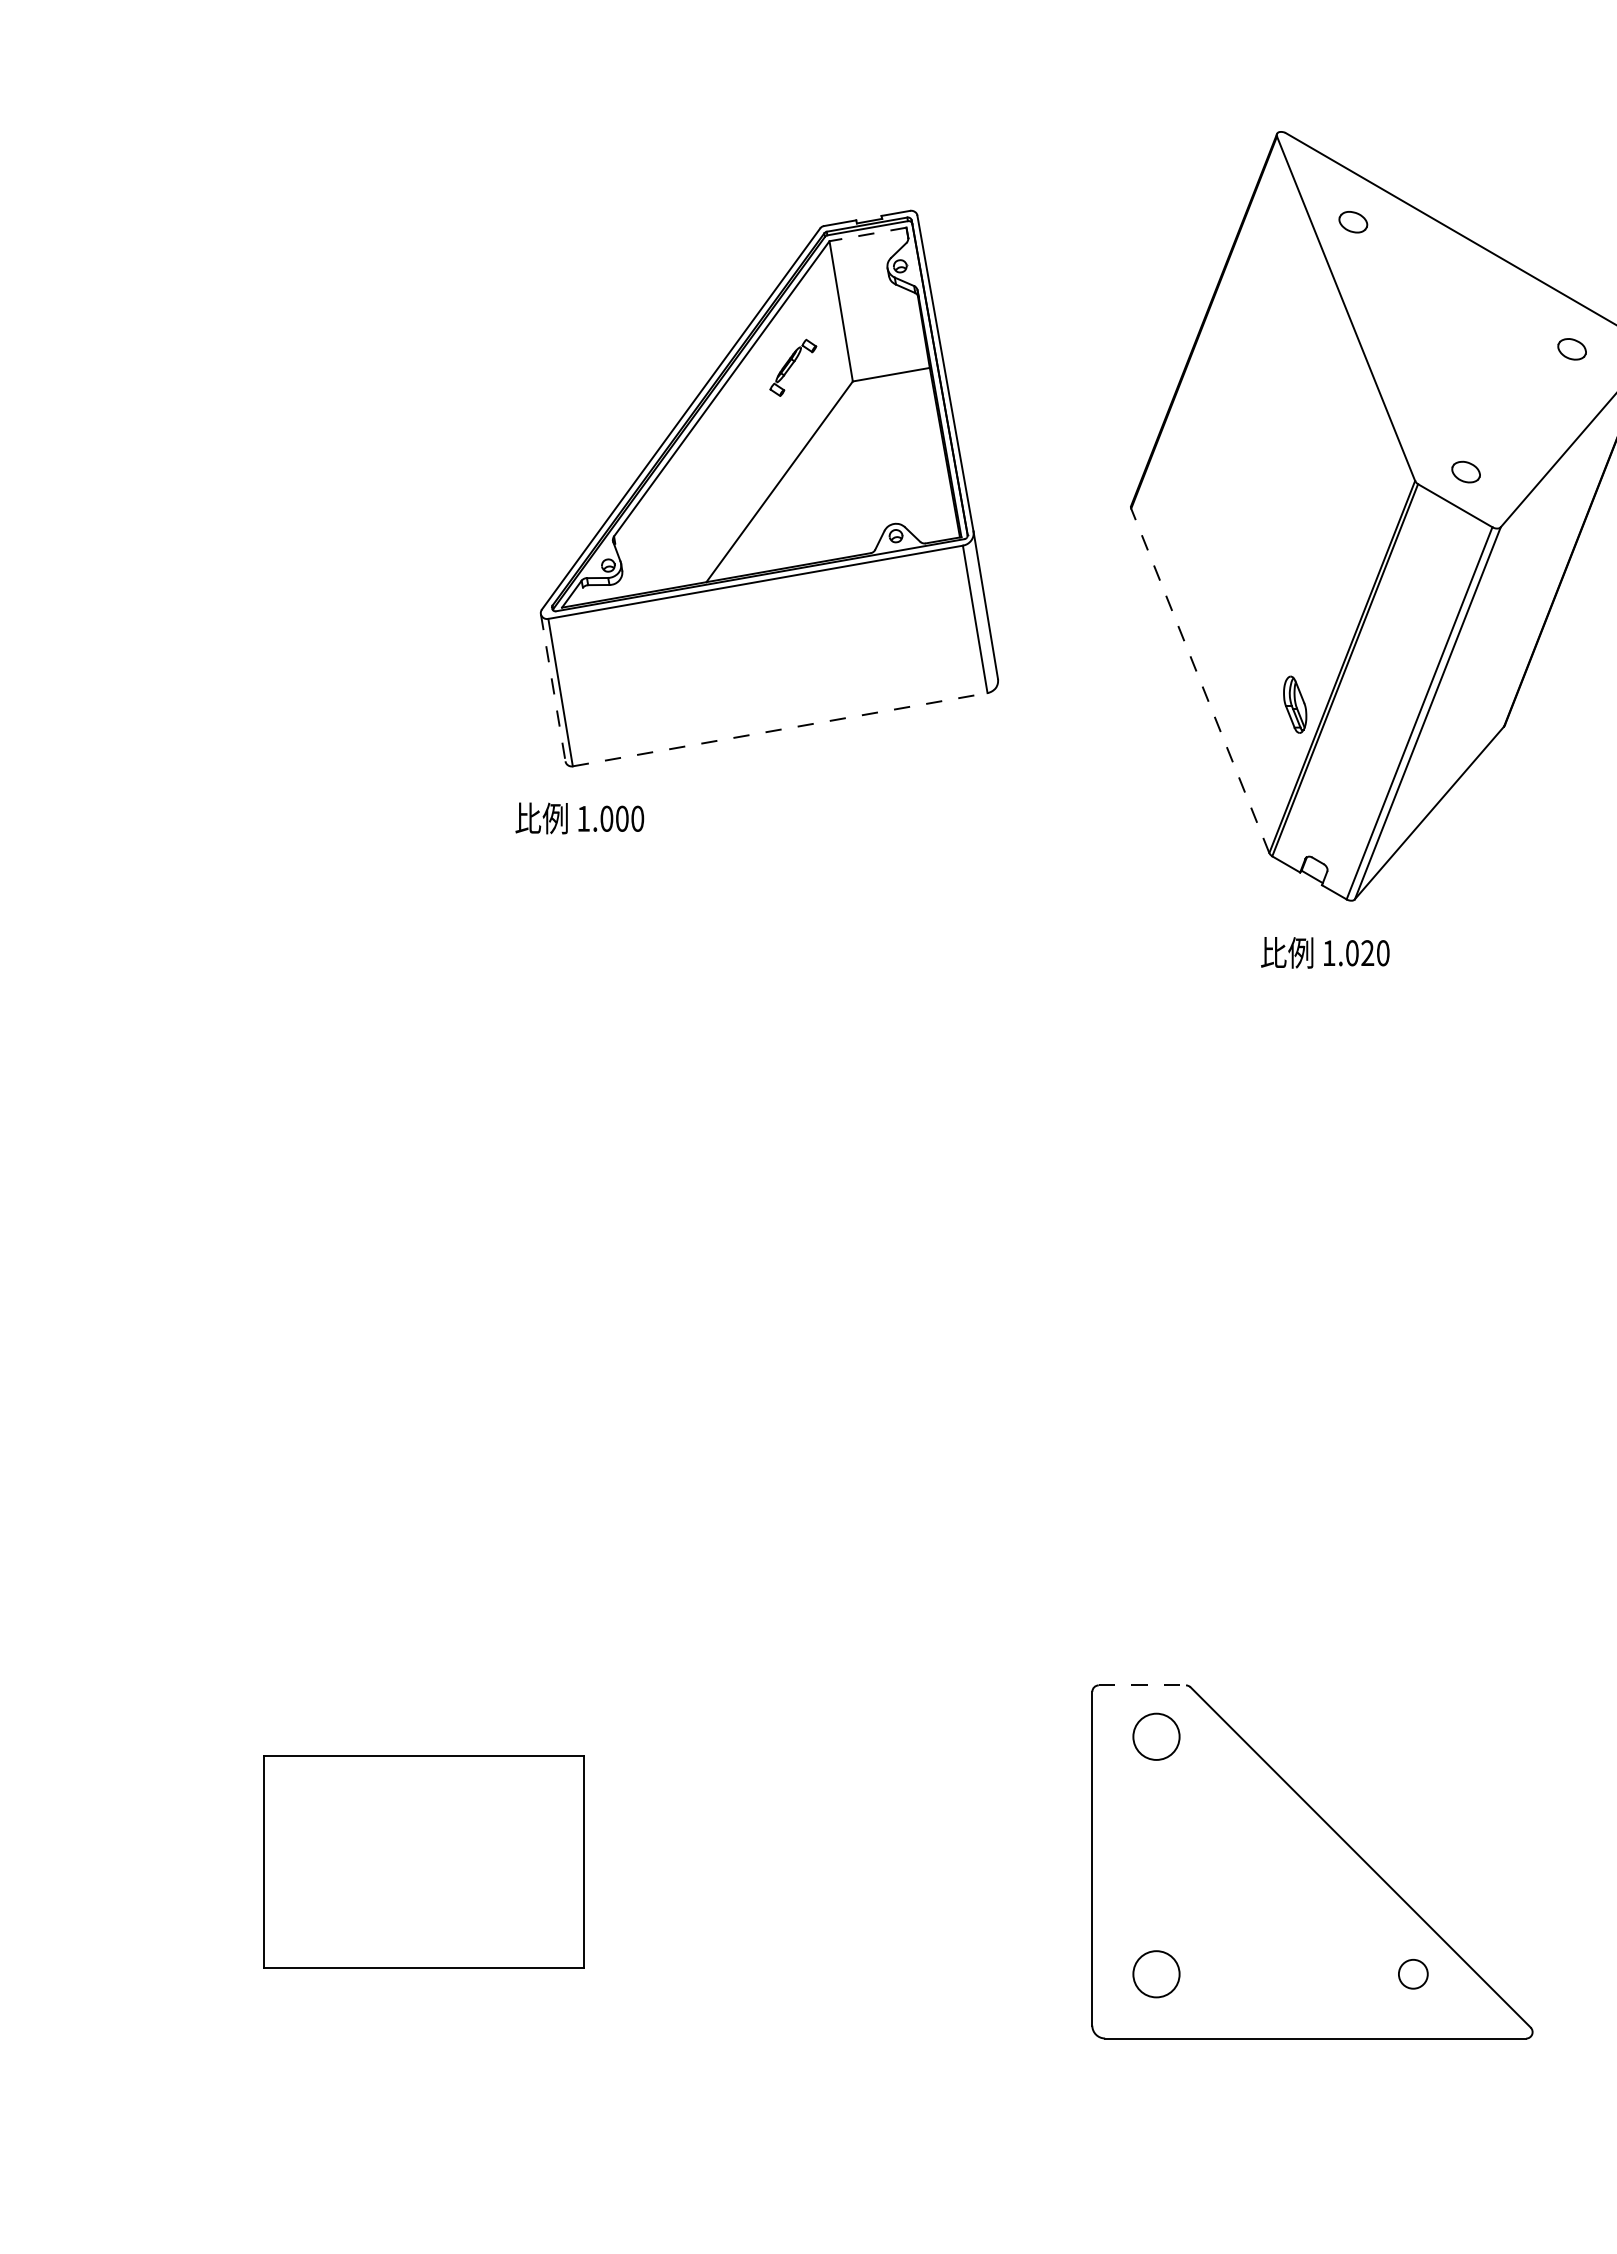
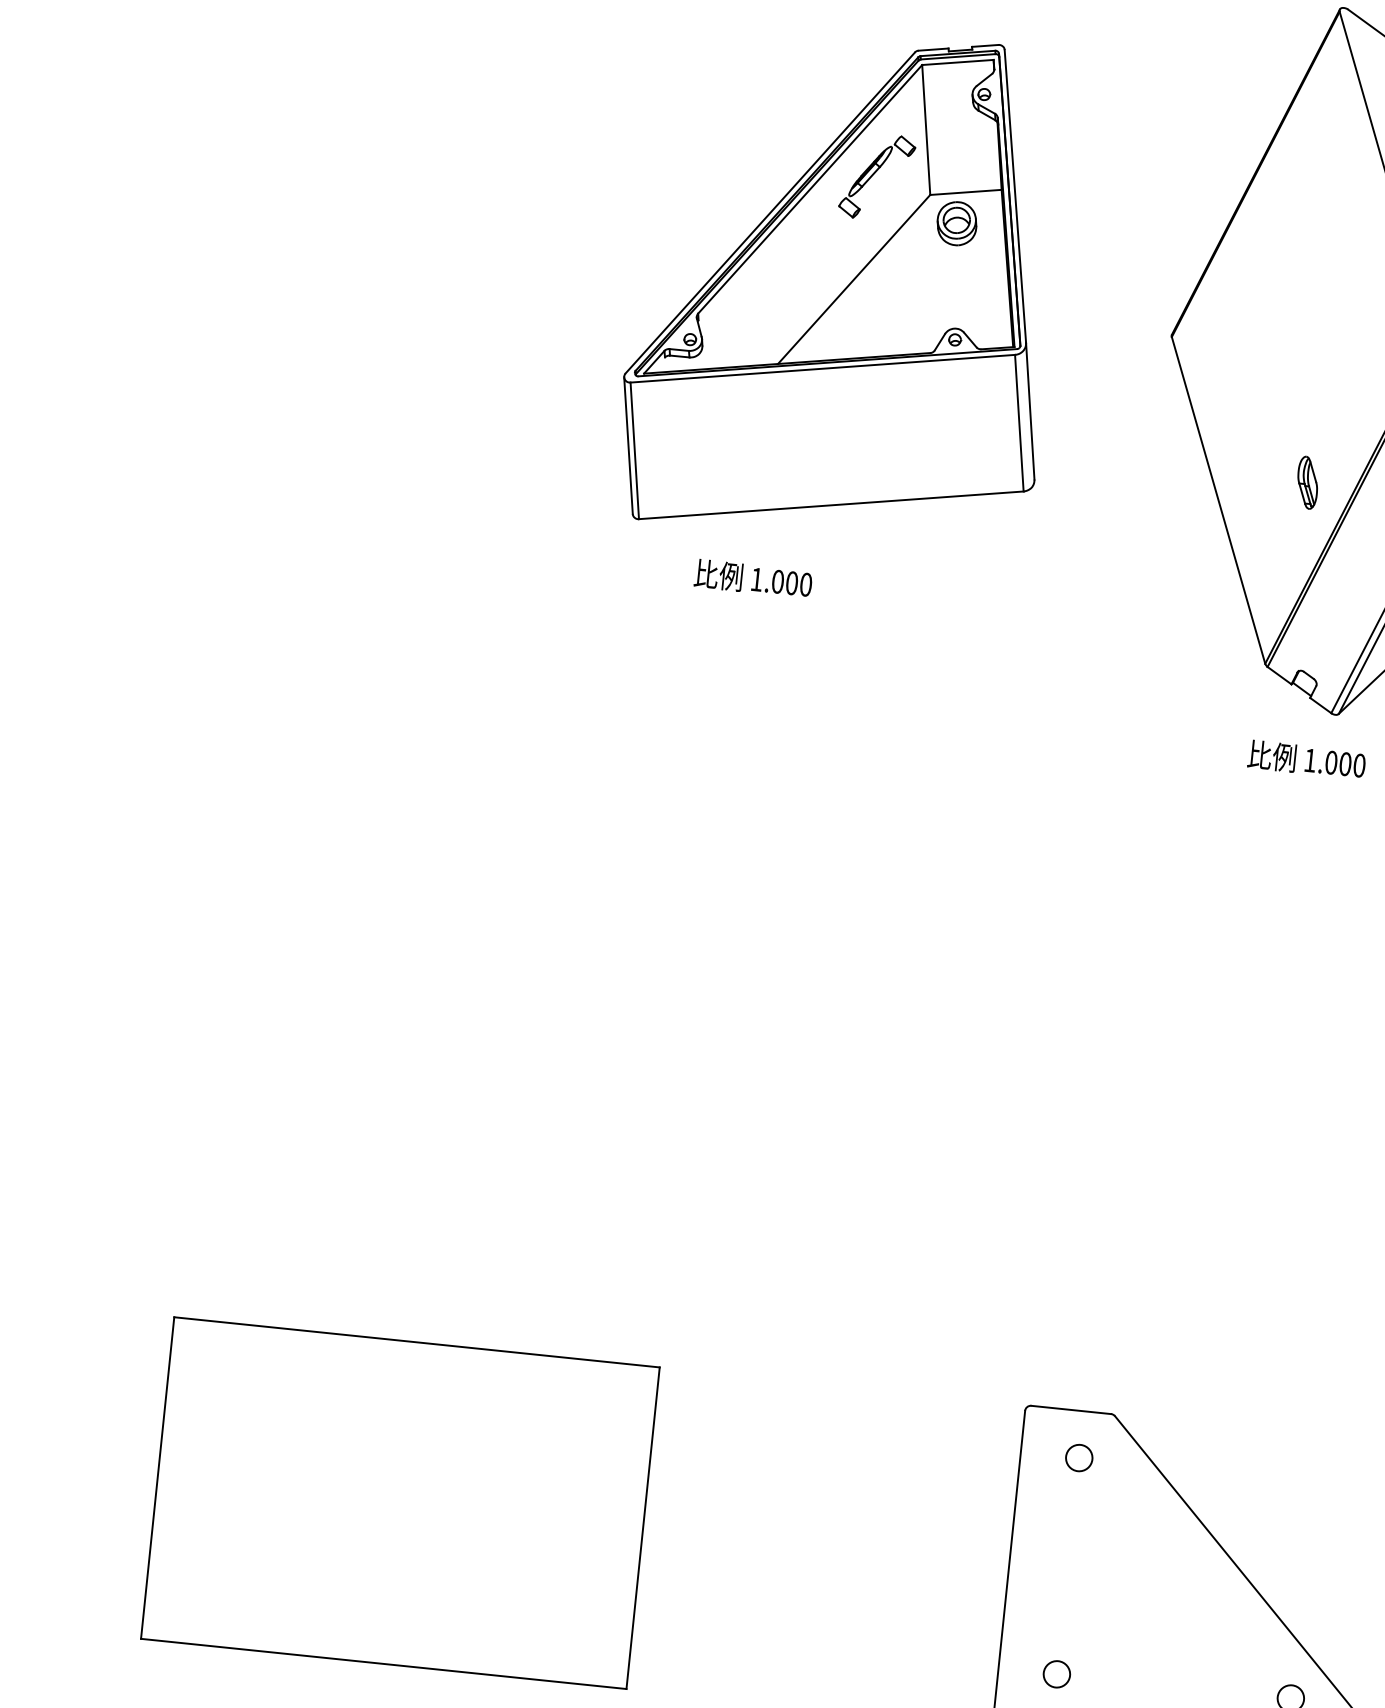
line: (867, 234) -> (957, 62), dashed -> solid
part: (793, 367) -> (877, 176), size x1.67
part: (884, 409) -> (956, 223), added
line: (1200, 680) -> (1218, 500), dashed -> solid
line: (553, 687) -> (628, 445), dashed -> solid
part: (1295, 704) -> (1308, 482), moved
line: (780, 729) -> (831, 505), dashed -> solid
text: (579, 818) -> (753, 578), moved
text: (1367, 953) -> (1345, 764), 1.020 -> 1.000
line: (1142, 1685) -> (1071, 1409), dashed -> solid
circle: (1156, 1736) -> (1079, 1457), size x0.62
part: (424, 1861) -> (400, 1502), size x1.67
circle: (1156, 1973) -> (1056, 1673), size x0.62

